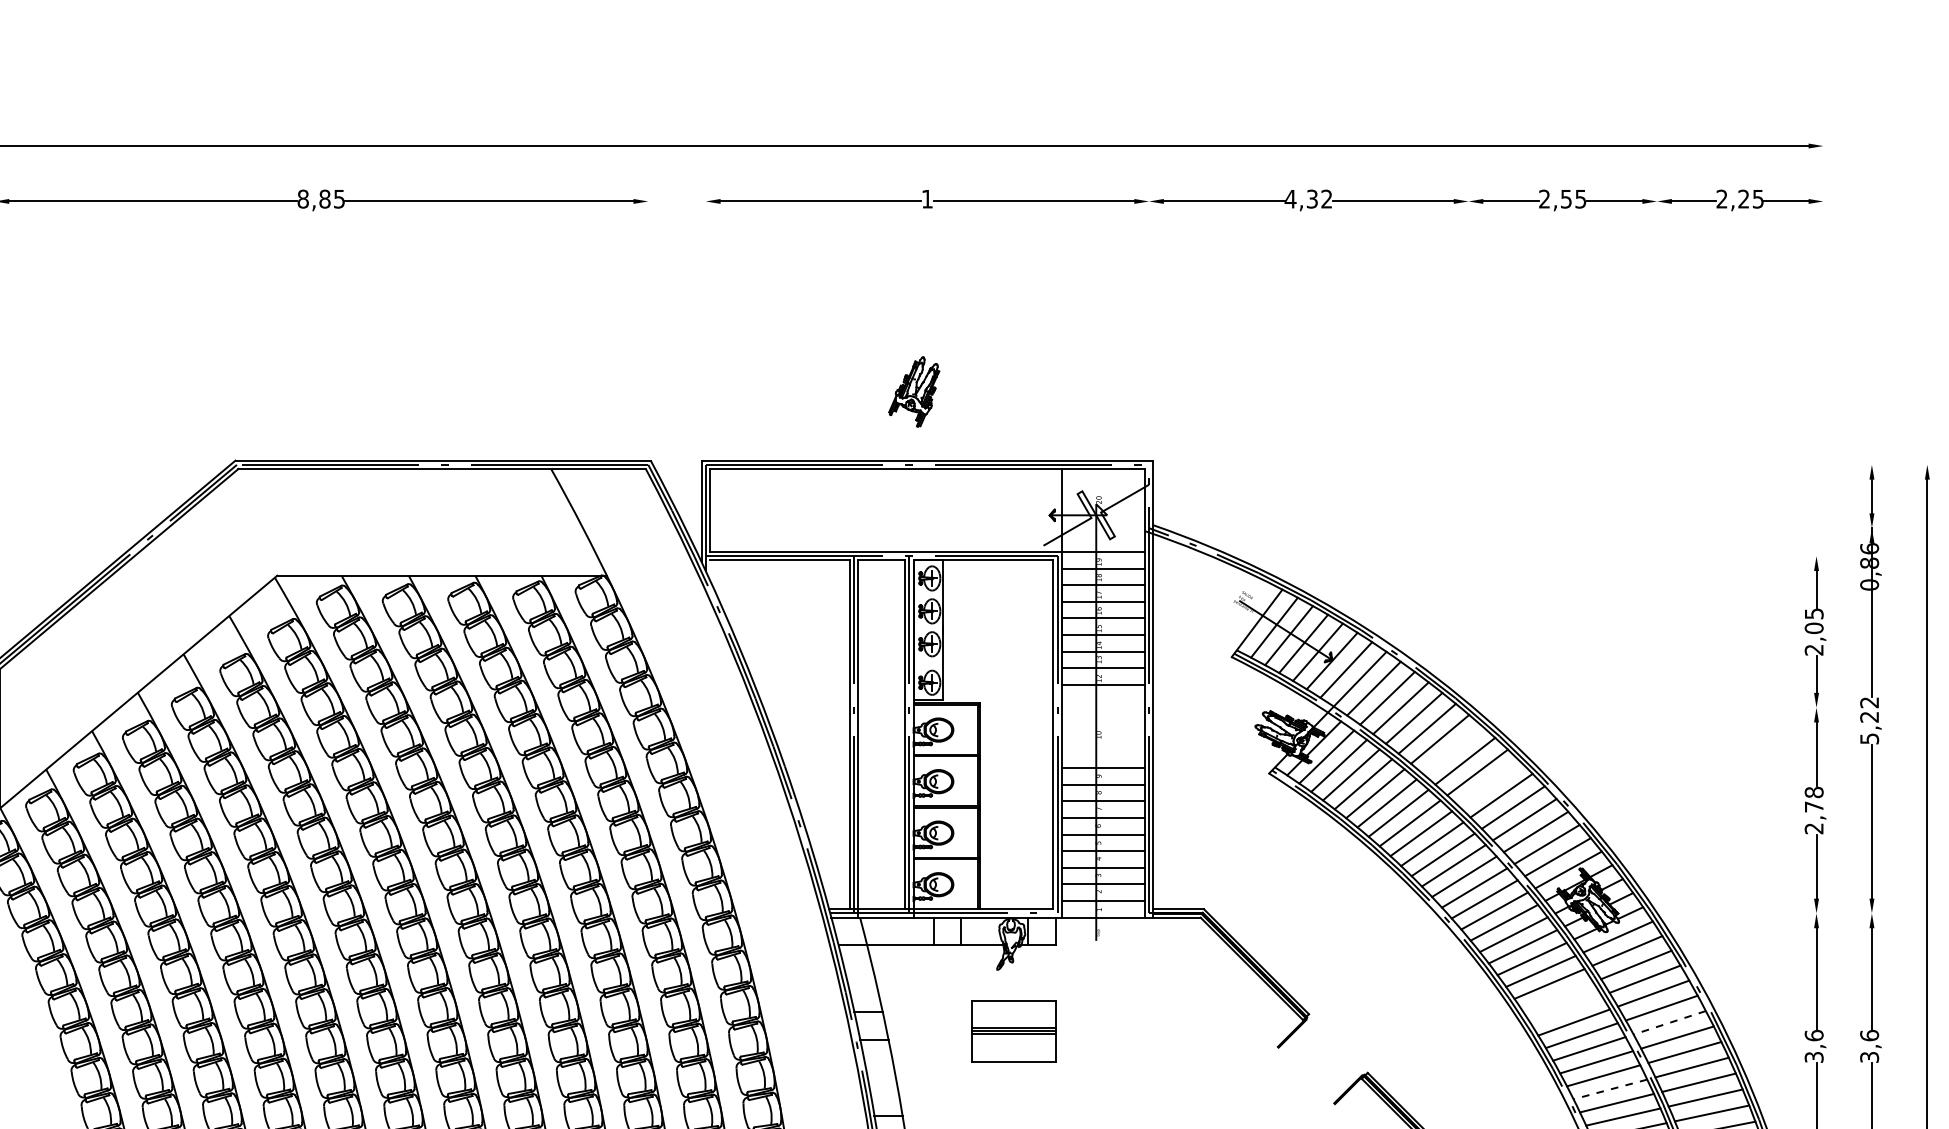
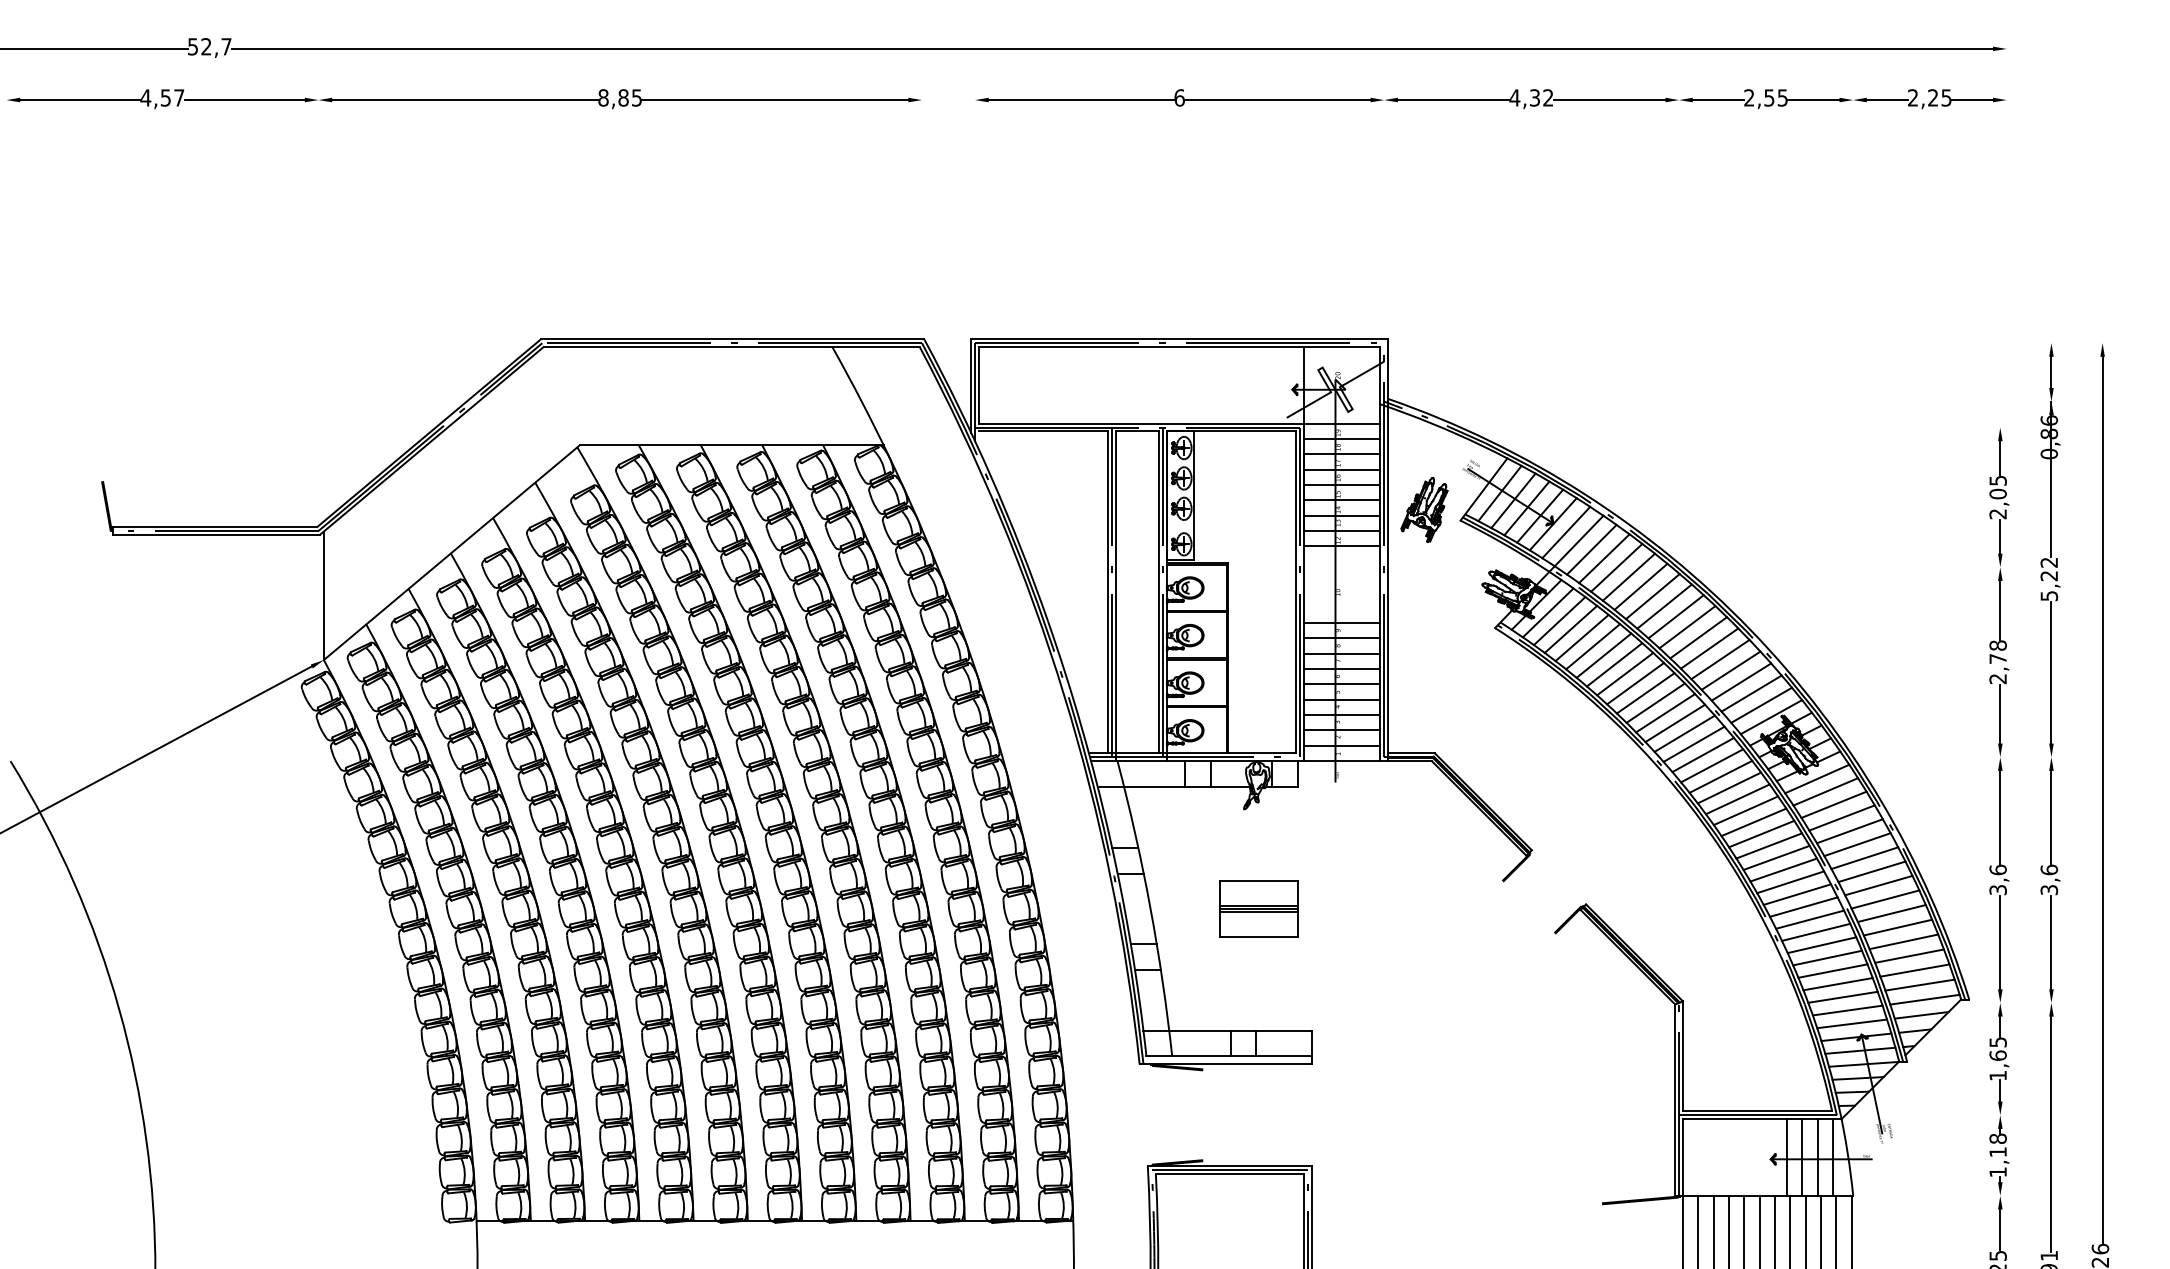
text: (927, 198) -> (1179, 97), 1 -> 6
part: (914, 391) -> (1424, 509), moved
line: (1452, 750) -> (1664, 606), added
line: (1489, 783) -> (1698, 637), added
line: (1557, 996) -> (1761, 833), added
line: (1566, 1009) -> (1769, 845), added
line: (1669, 1023) -> (1864, 858), dashed -> solid
part: (1012, 1030) -> (1258, 908), moved
line: (1609, 1089) -> (1809, 919), dashed -> solid

